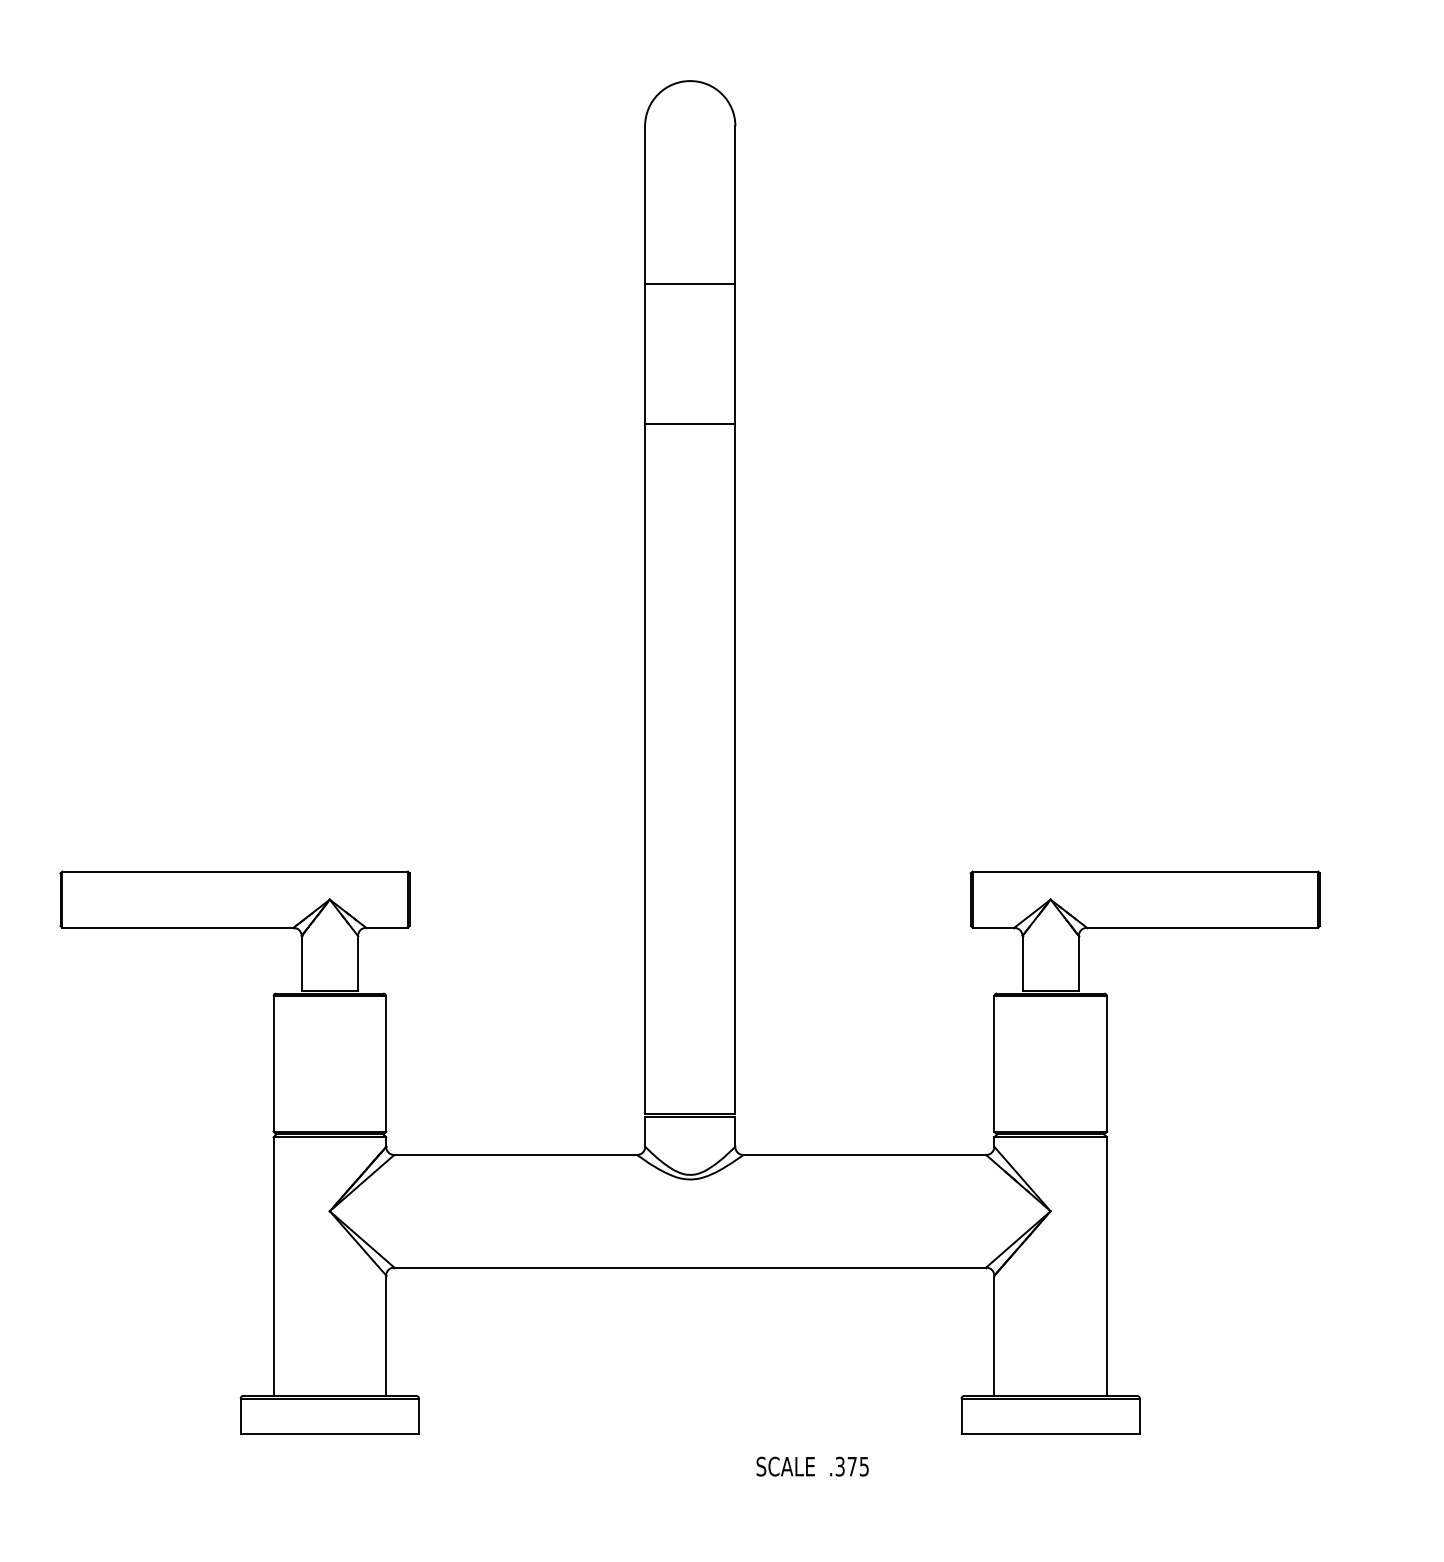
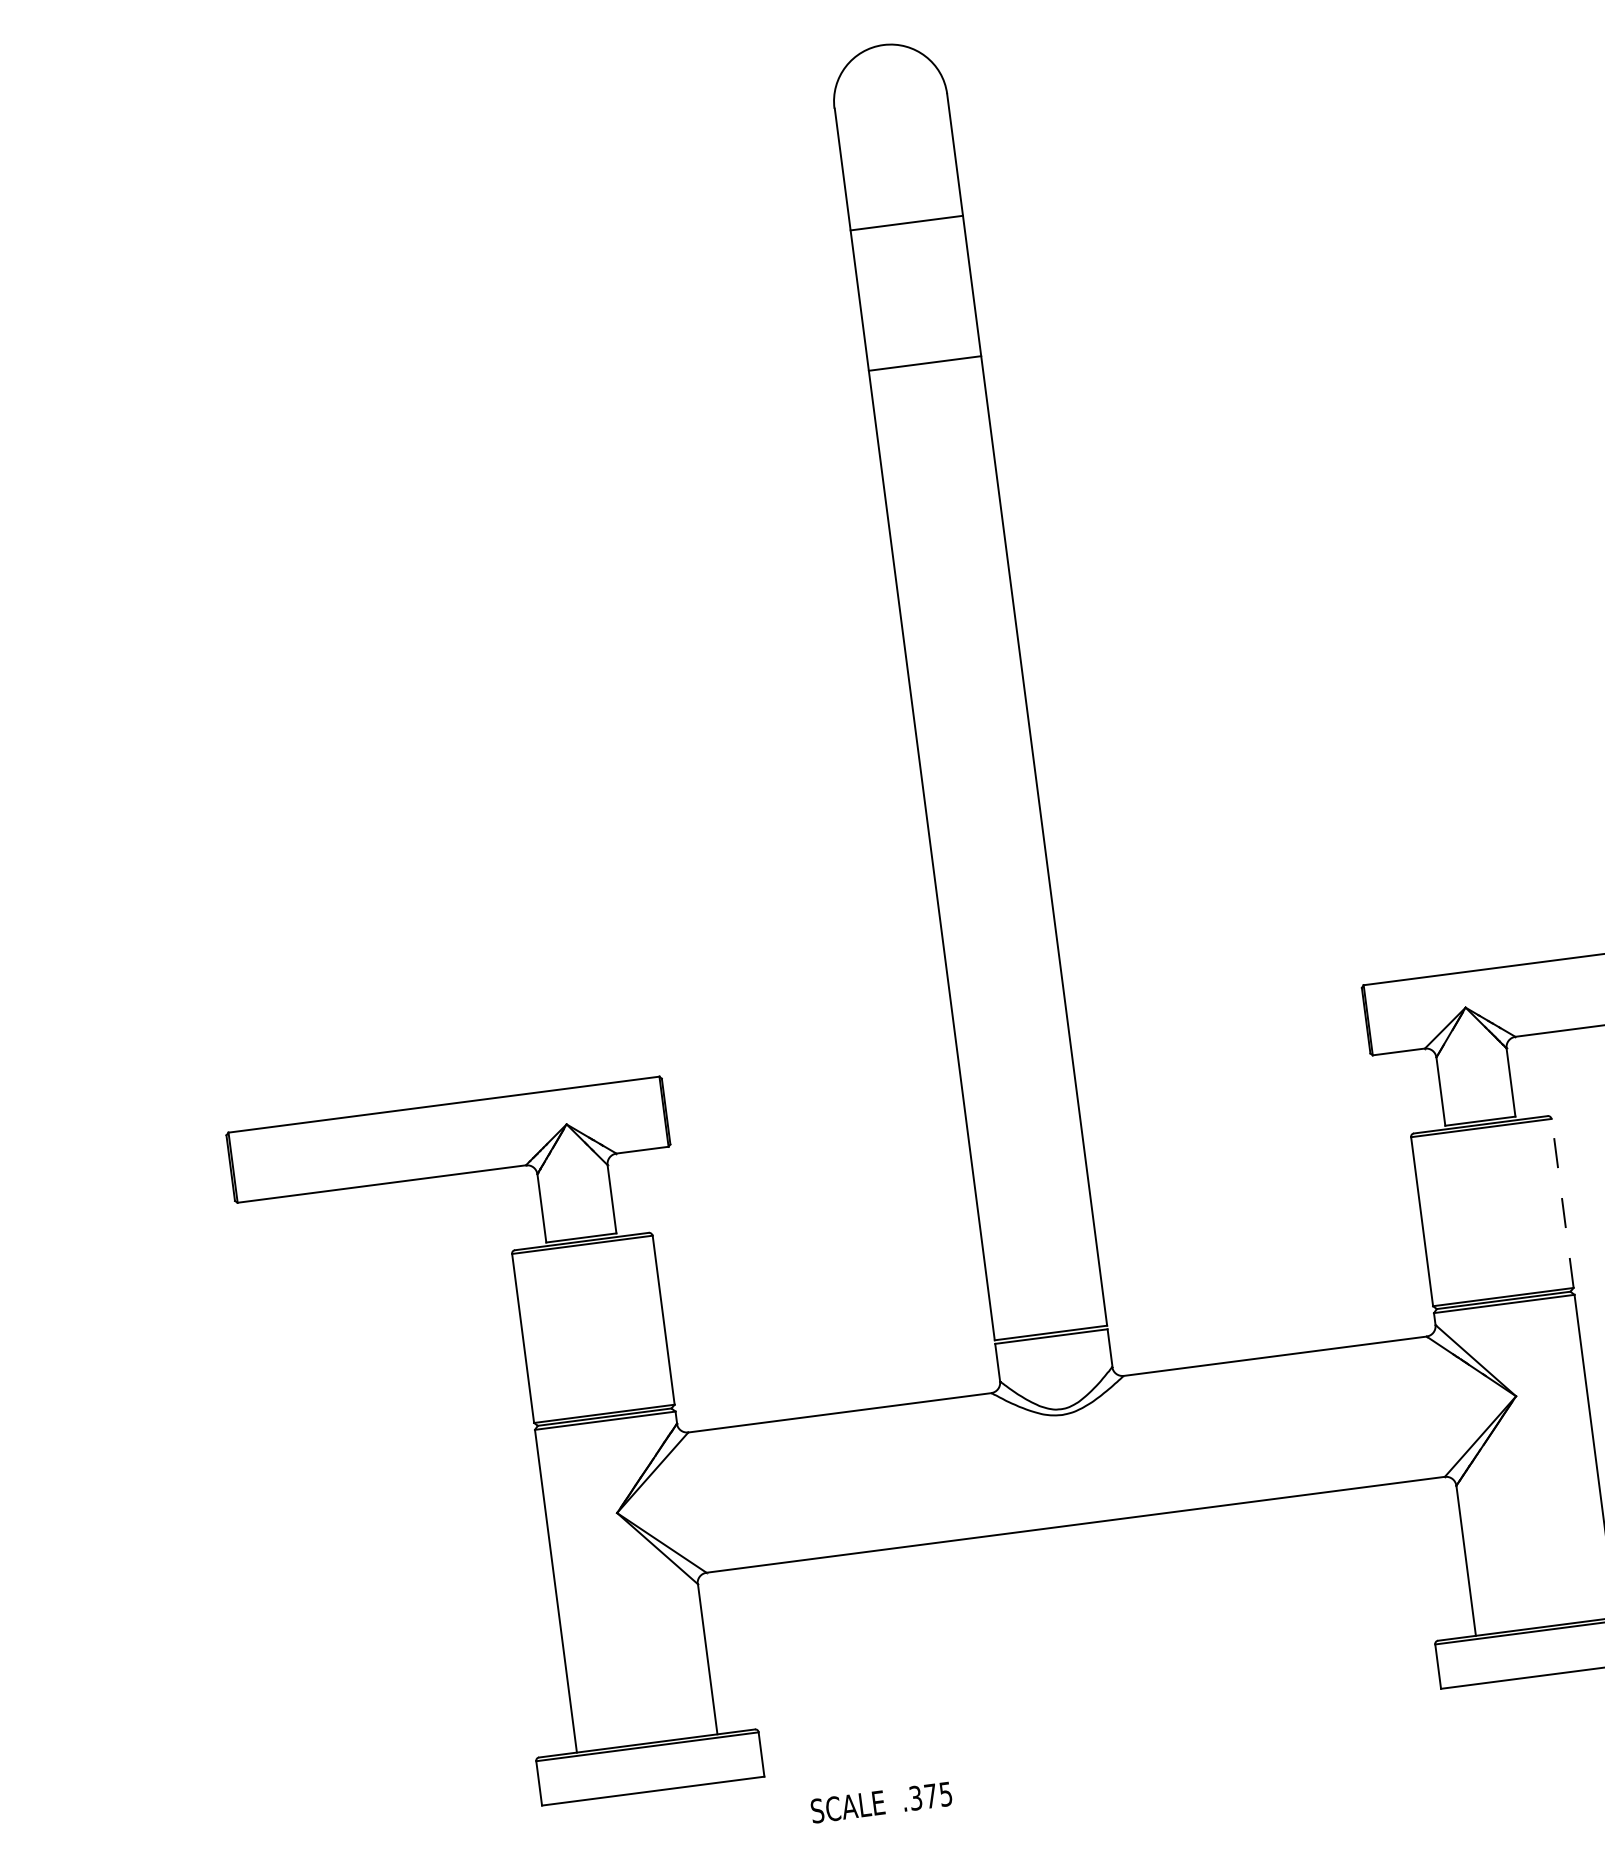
line: (690, 283) -> (906, 222), moved
line: (690, 424) -> (925, 363), moved
line: (1107, 1064) -> (1563, 1204), solid -> dashed
text: (812, 1466) -> (881, 1802), moved

